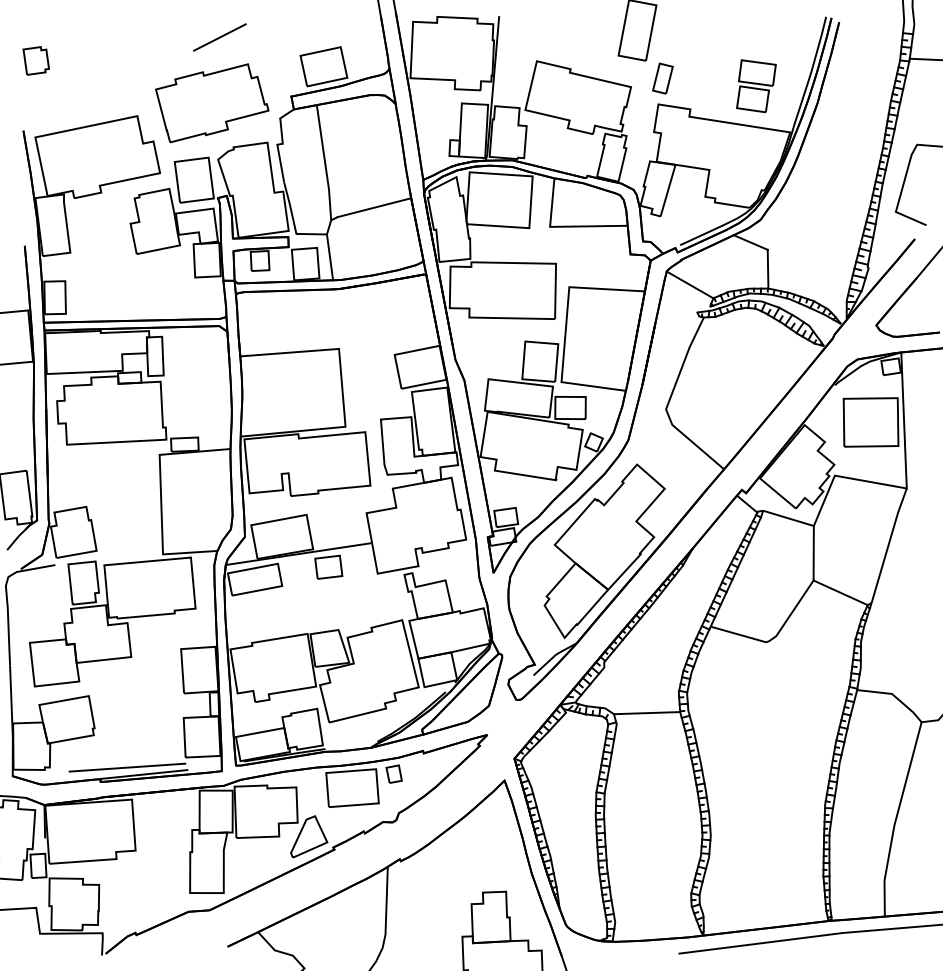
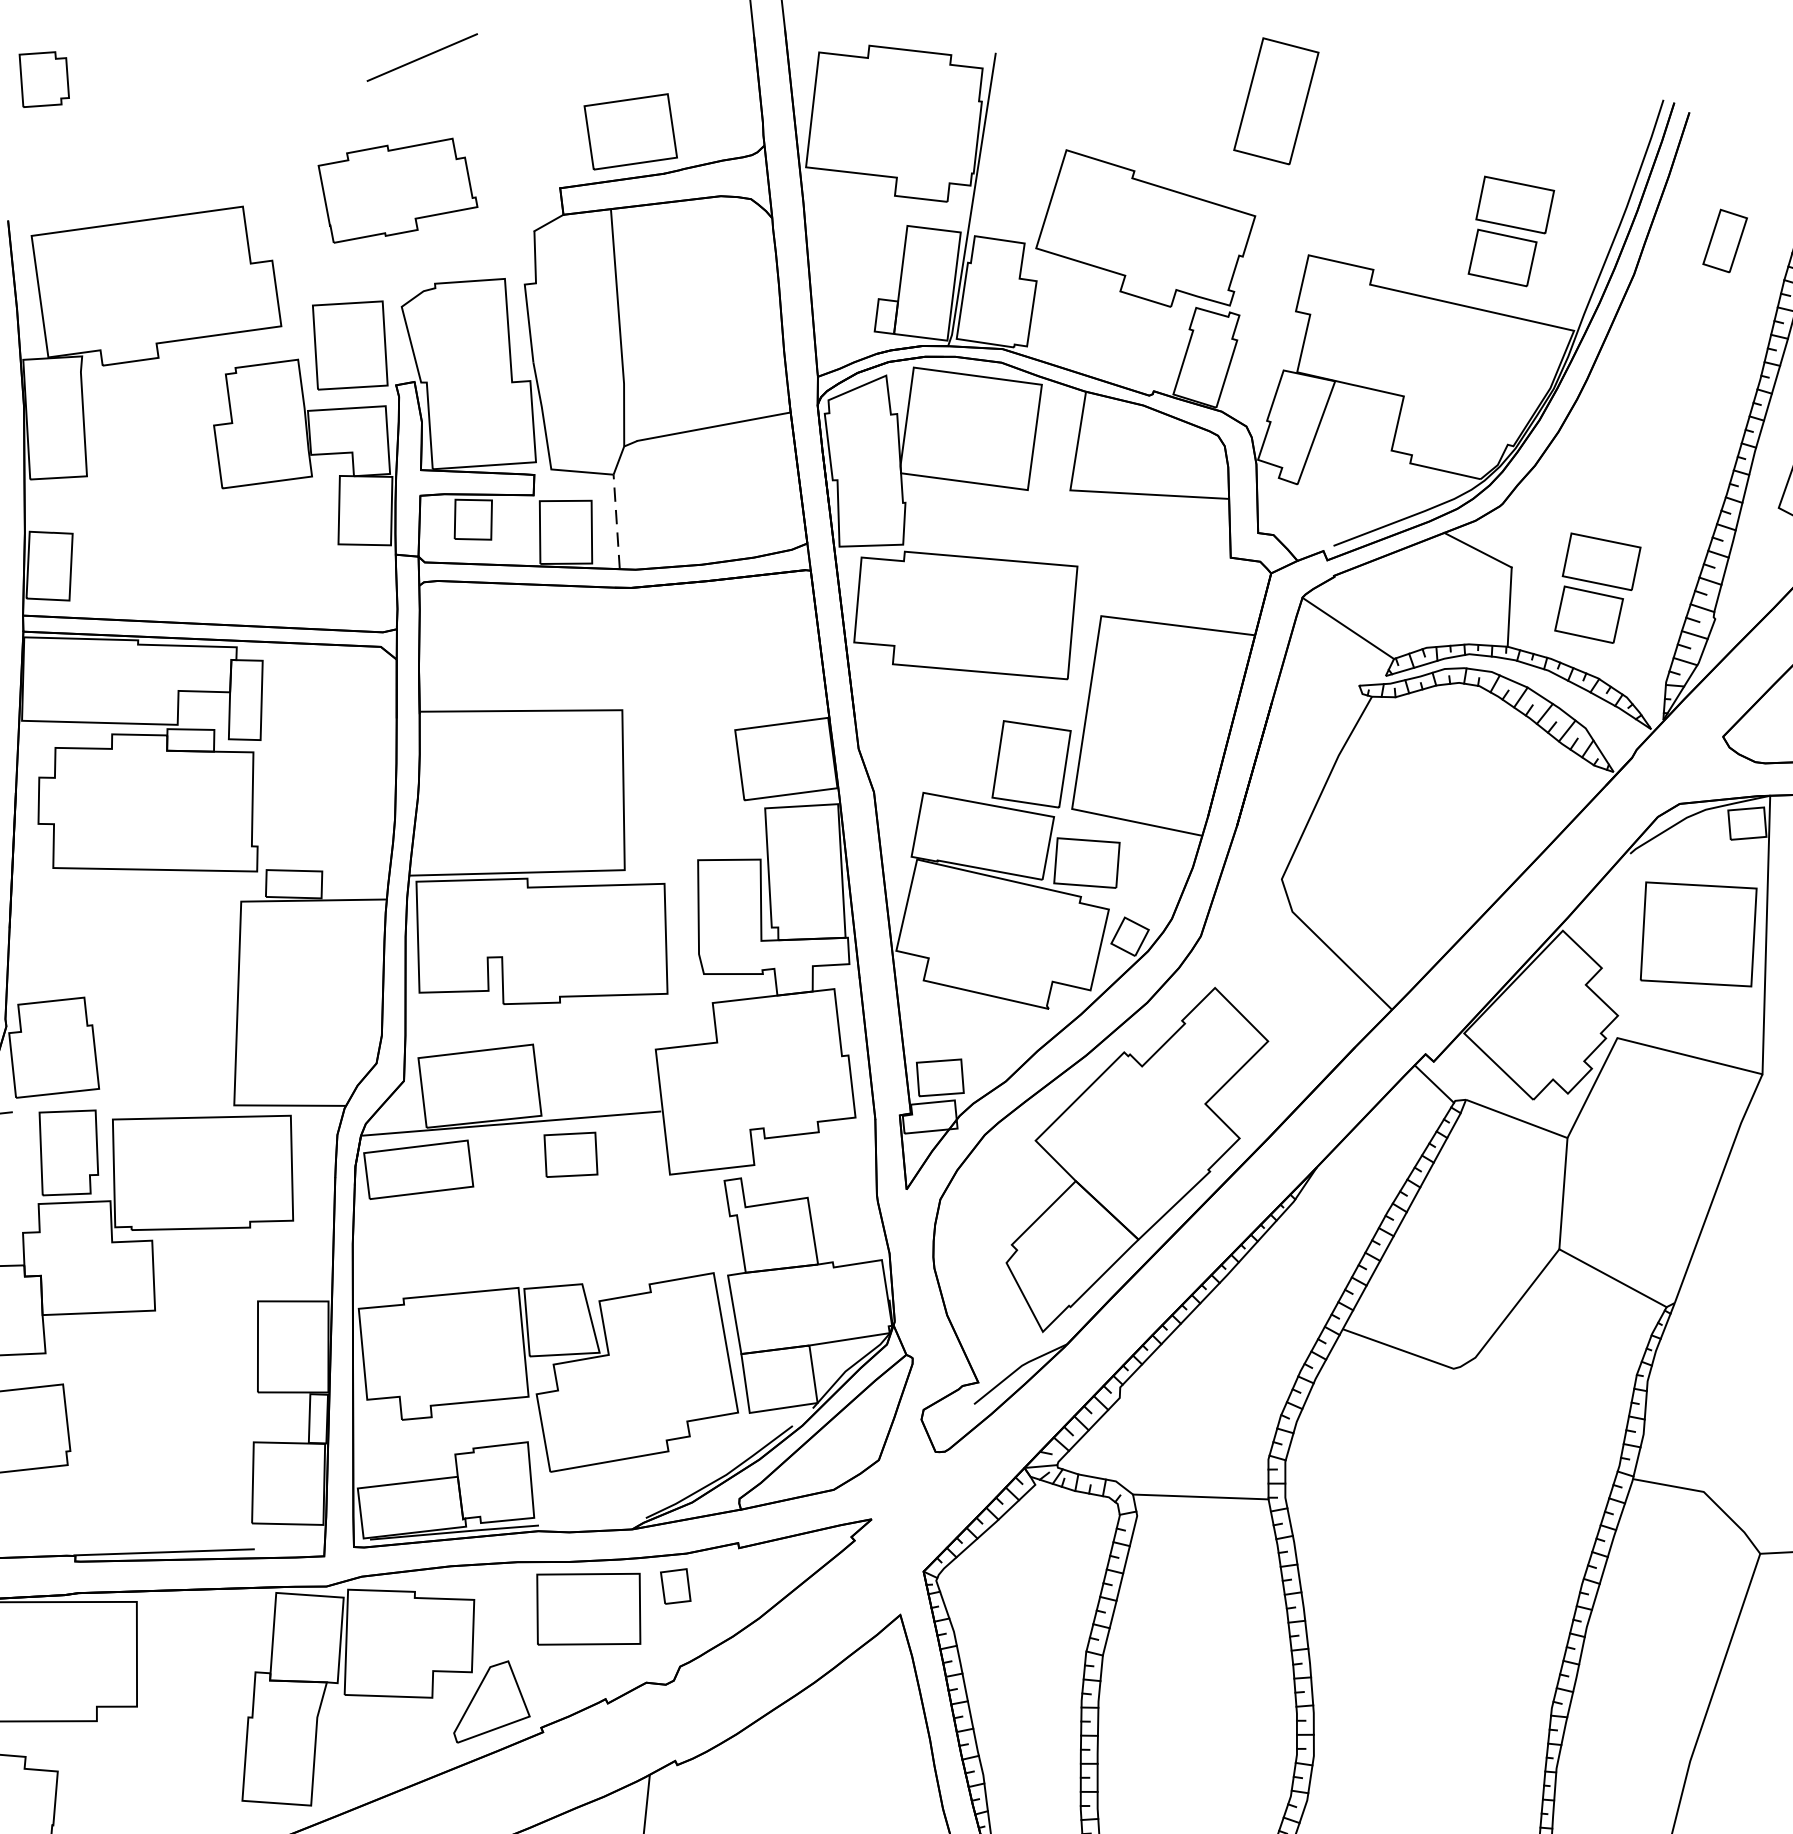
part: (662, 78) -> (1724, 240), moved
part: (212, 103) -> (398, 191), size x0.7
line: (329, 256) -> (615, 520), solid -> dashed
part: (810, 257) -> (1598, 589), added
line: (127, 767) -> (131, 1535), removed

